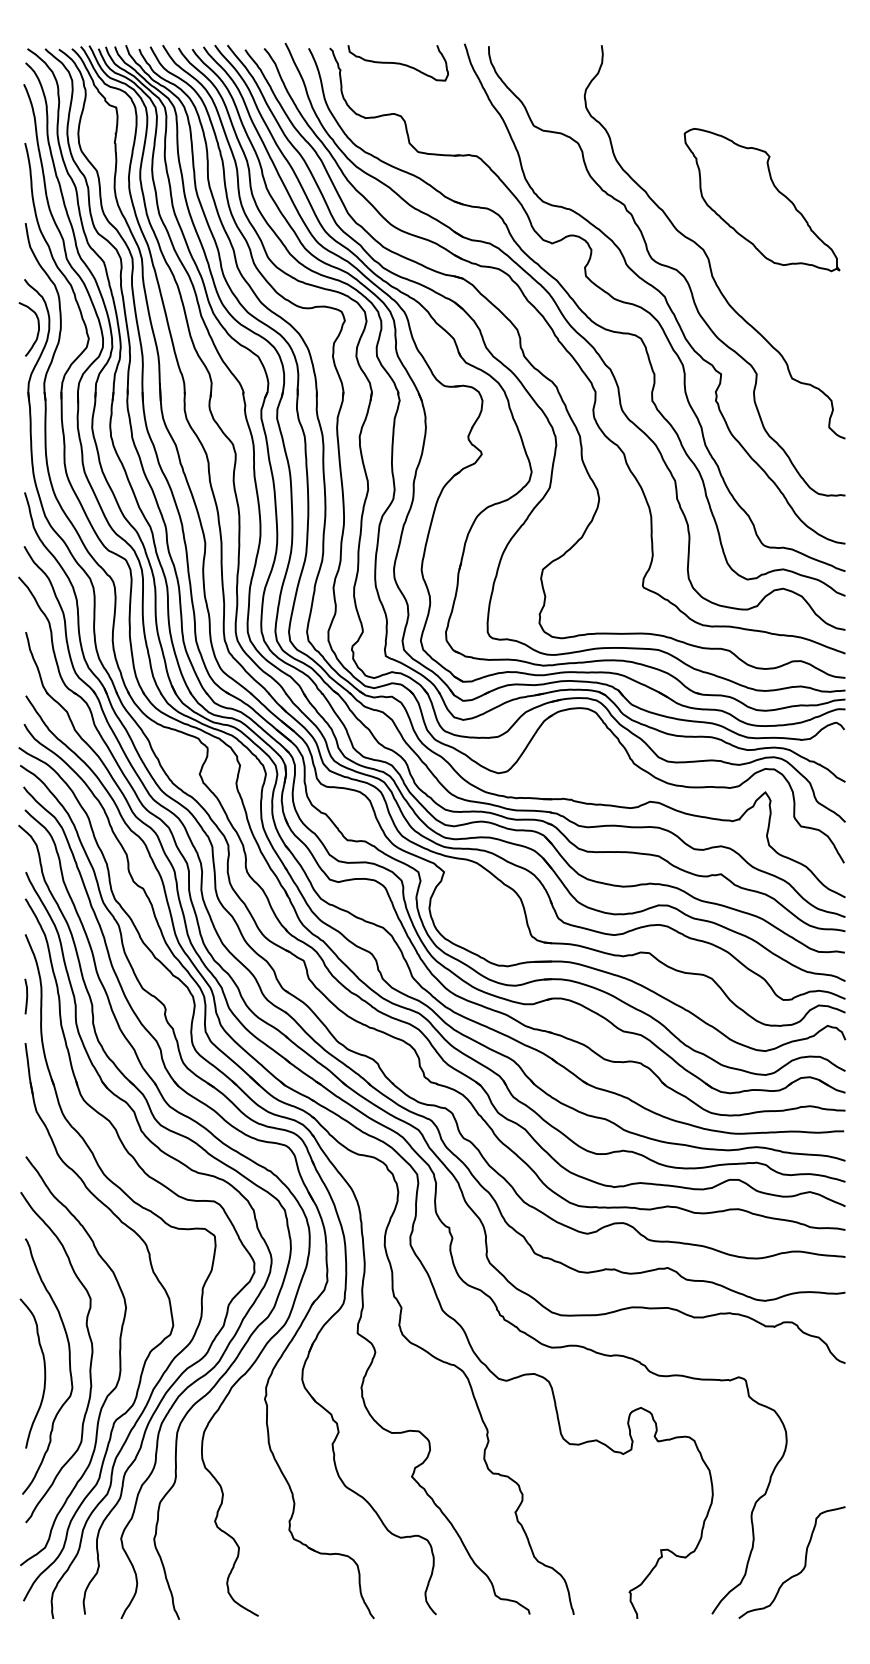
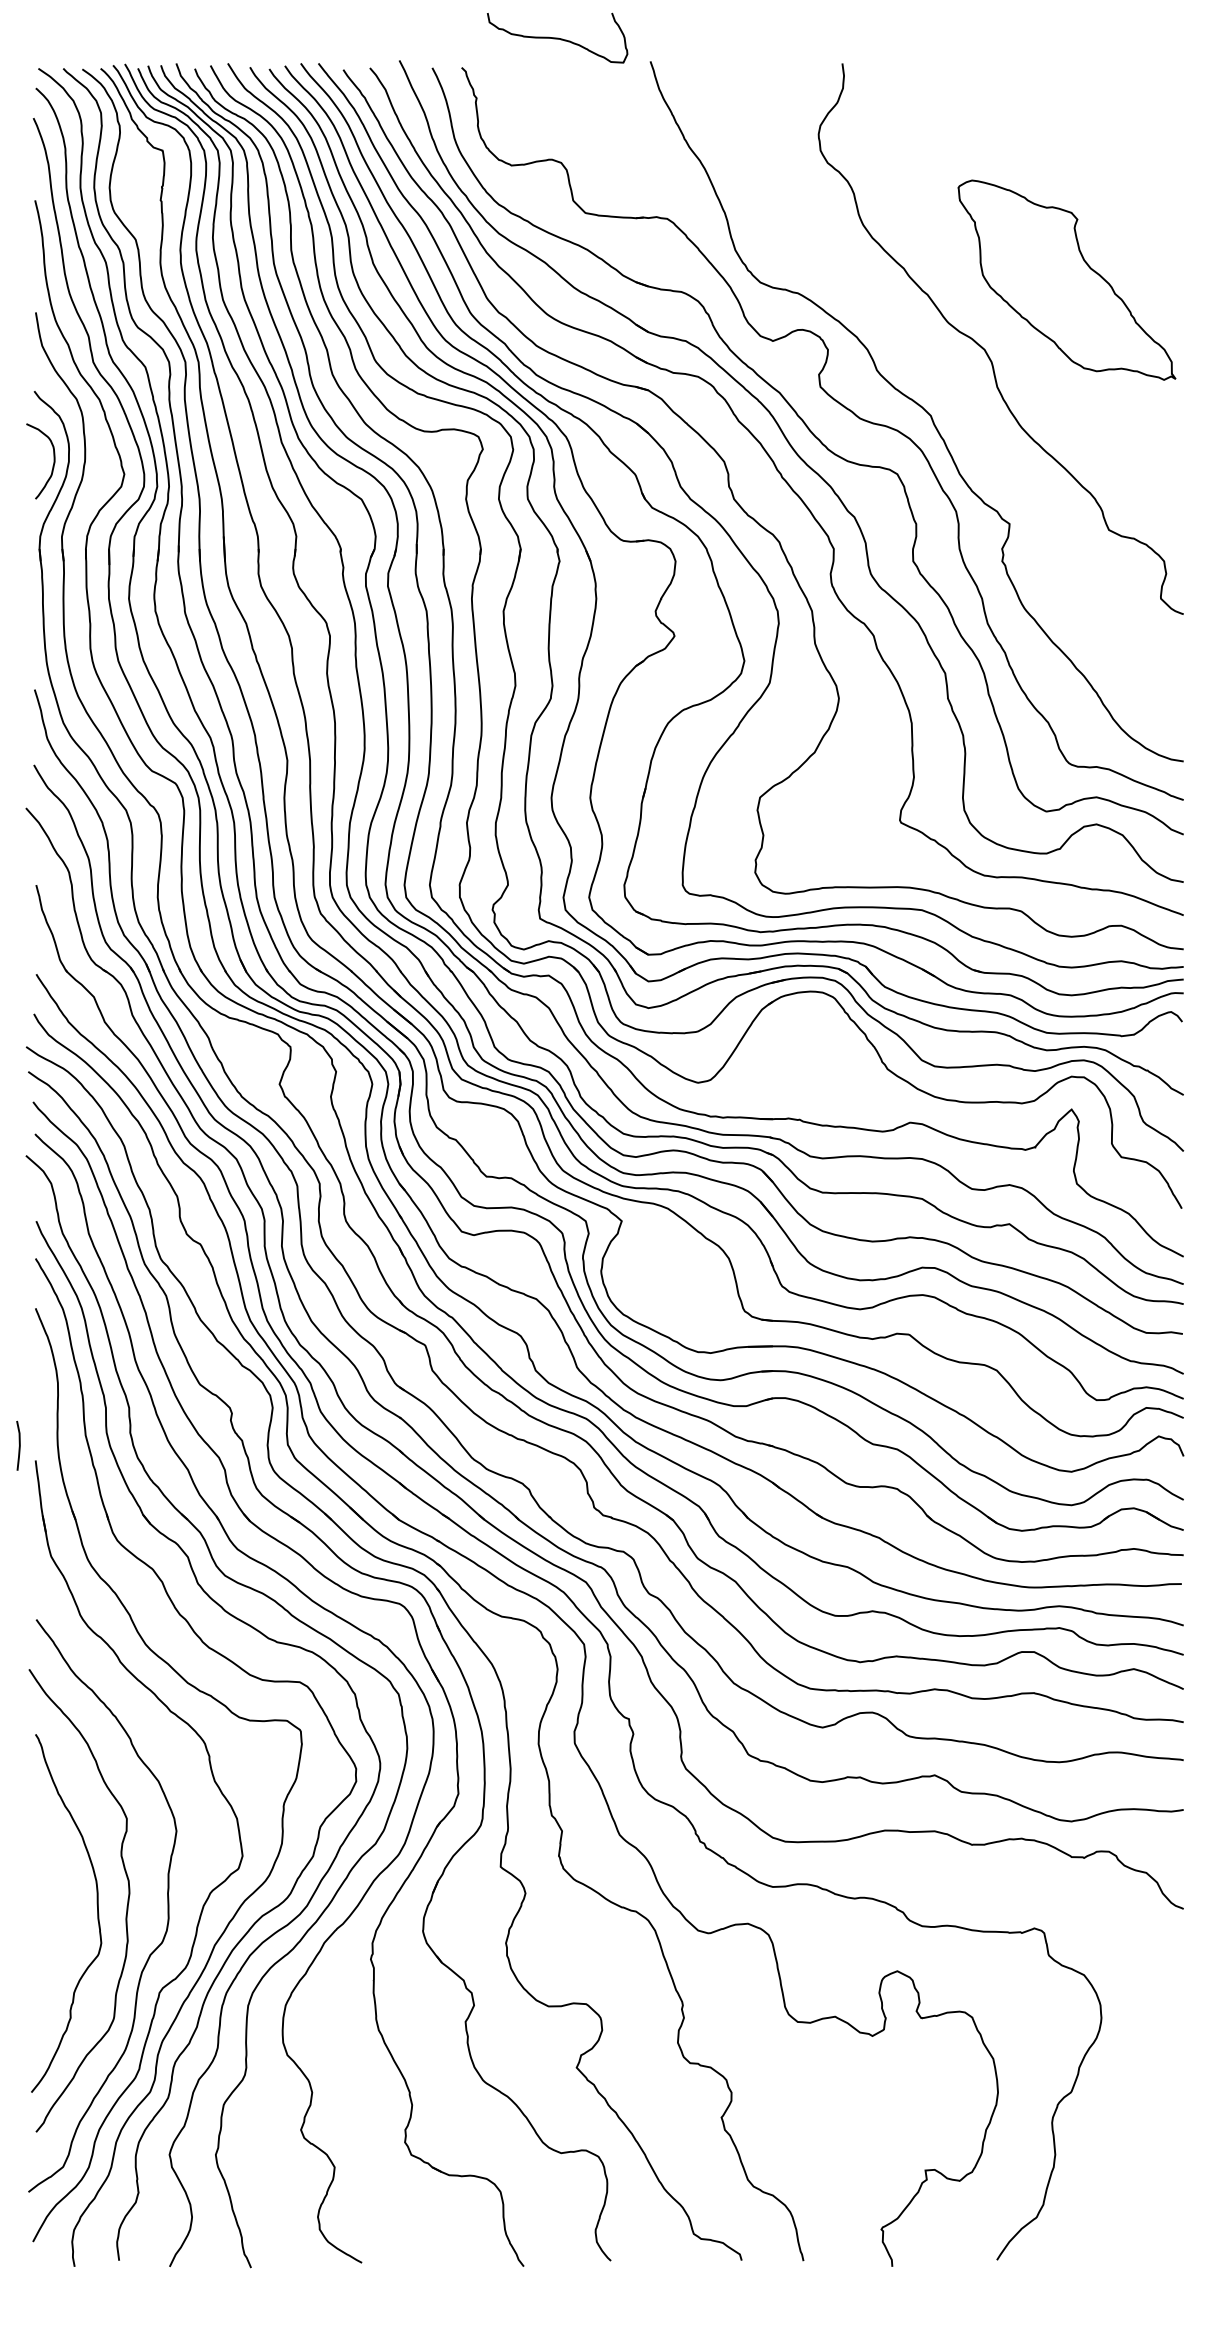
curve: (397, 63) -> (556, 38), moved
curve: (666, 267) -> (933, 374), removed
line: (26, 996) -> (18, 1445), moved
curve: (44, 1373) -> (62, 1923), removed
curve: (798, 1572) -> (1117, 2201), removed

